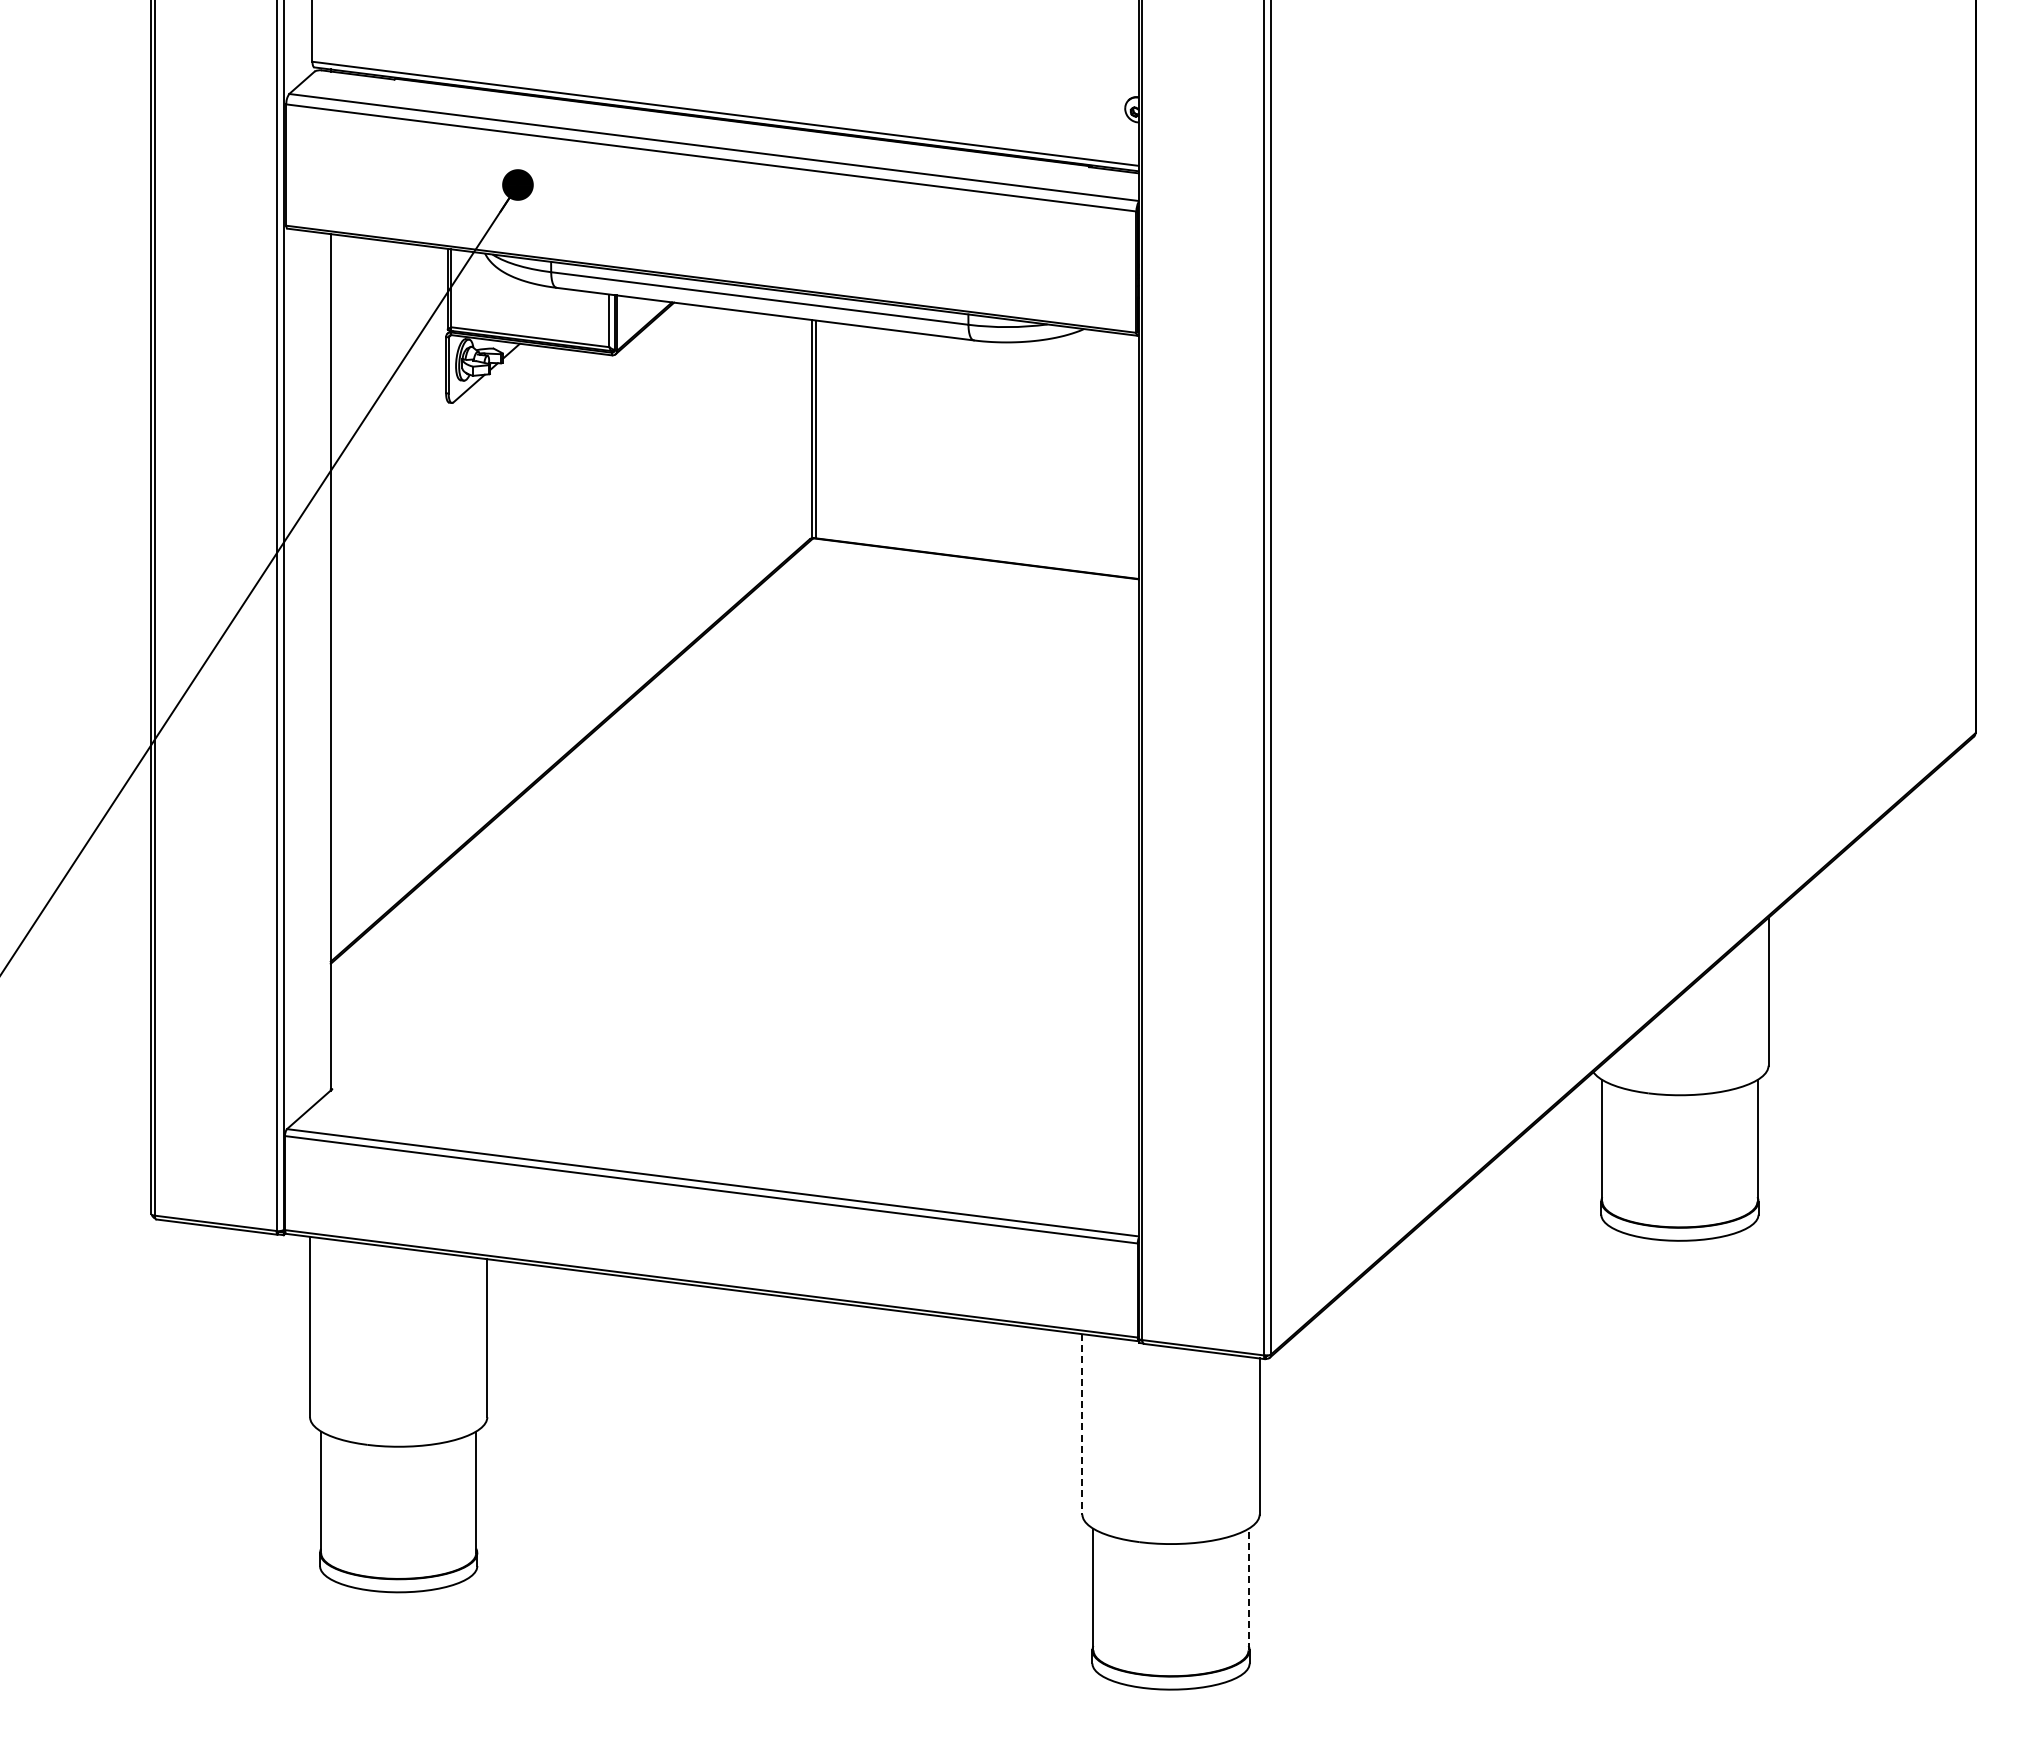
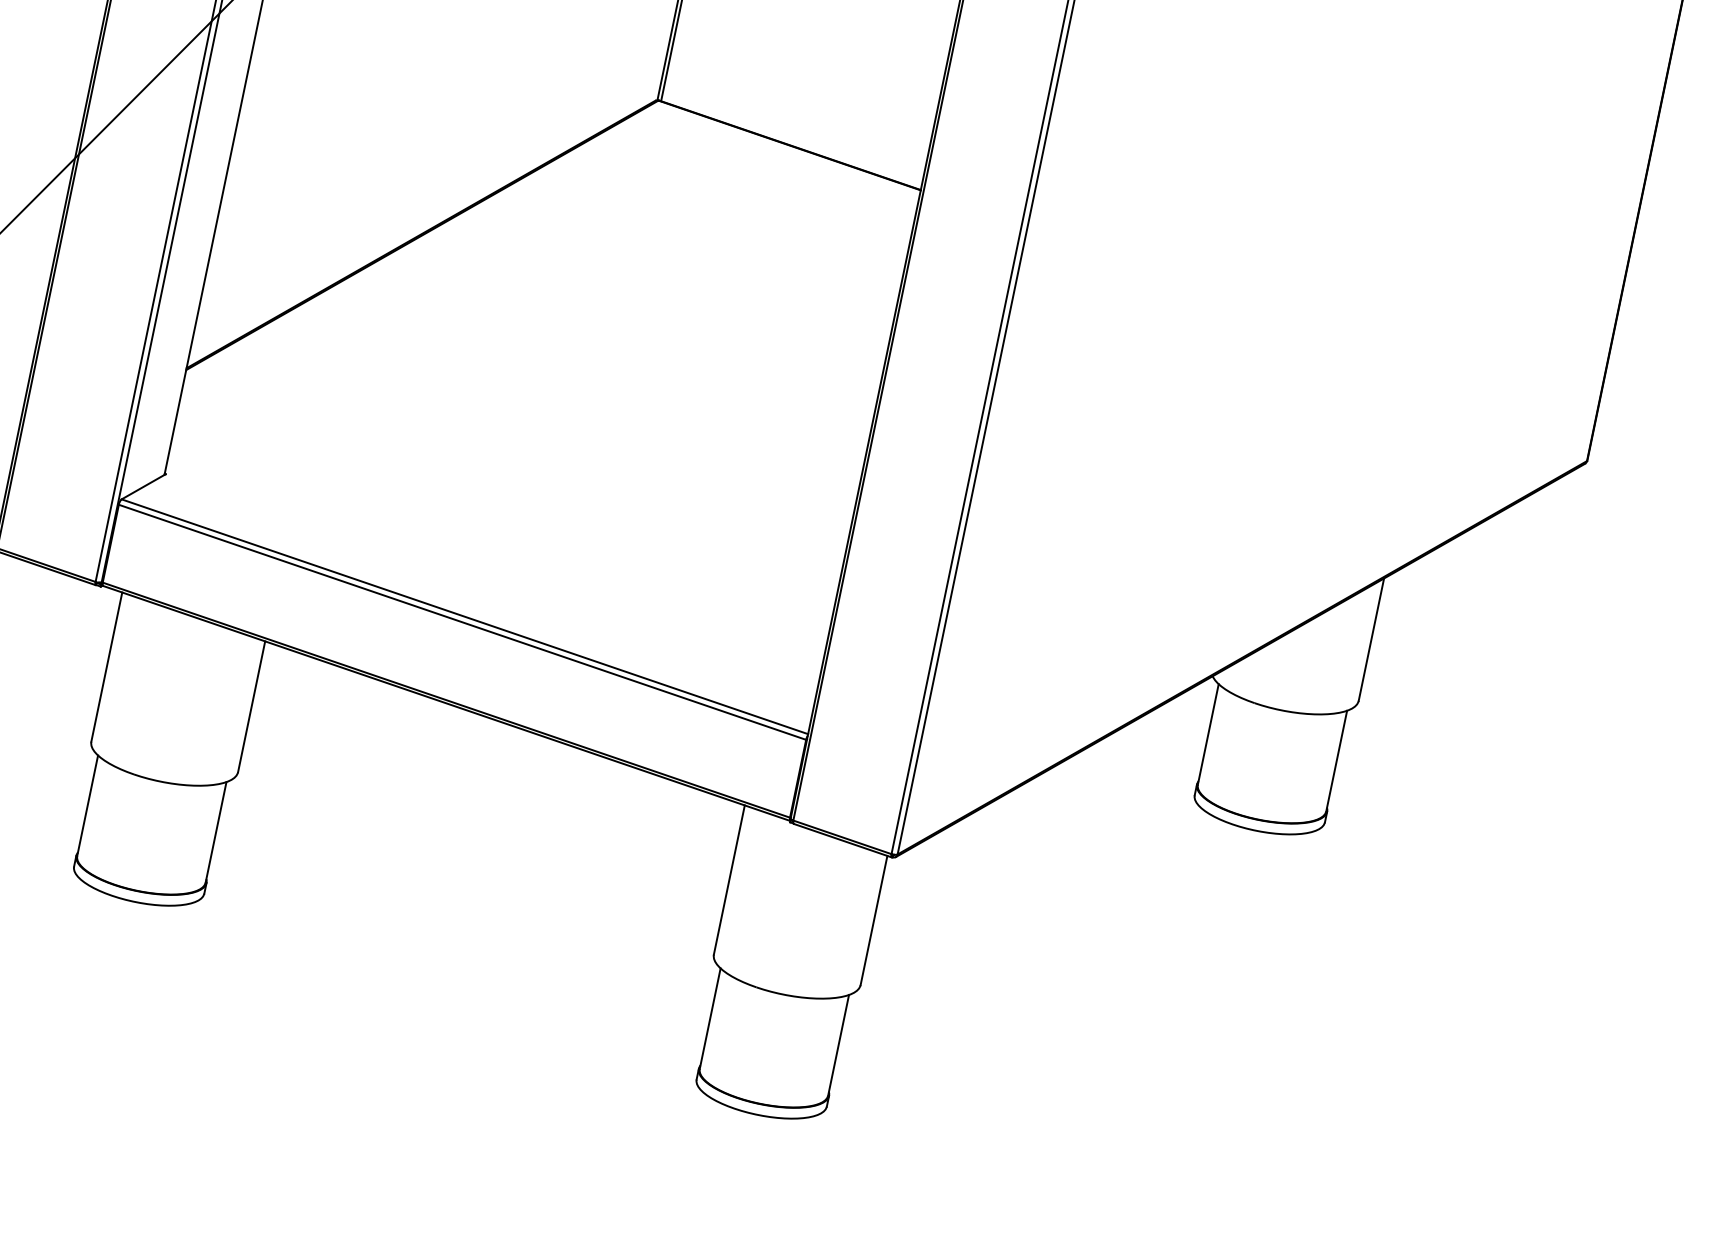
line: (1082, 1424) -> (729, 880), dashed -> solid
line: (1248, 1589) -> (838, 1045), dashed -> solid

